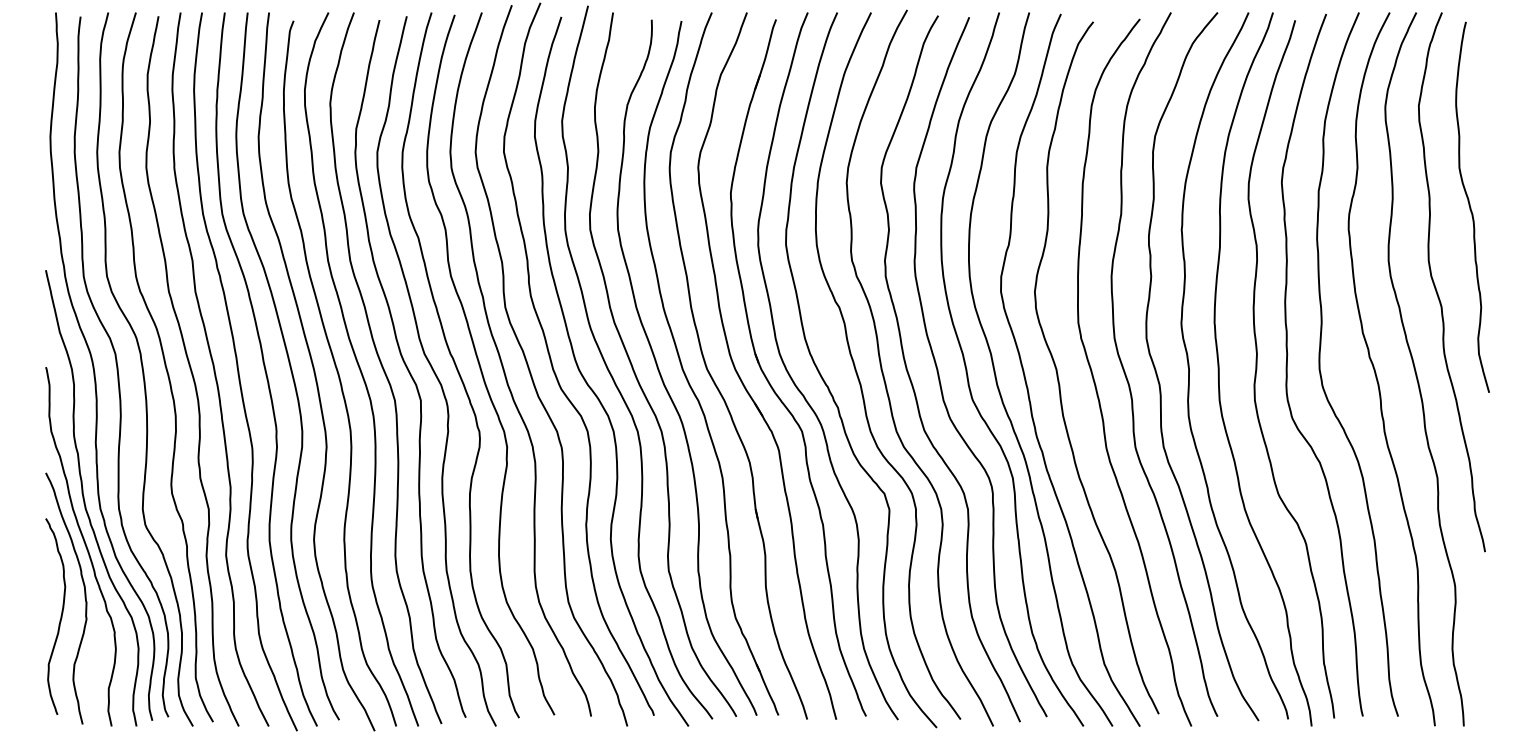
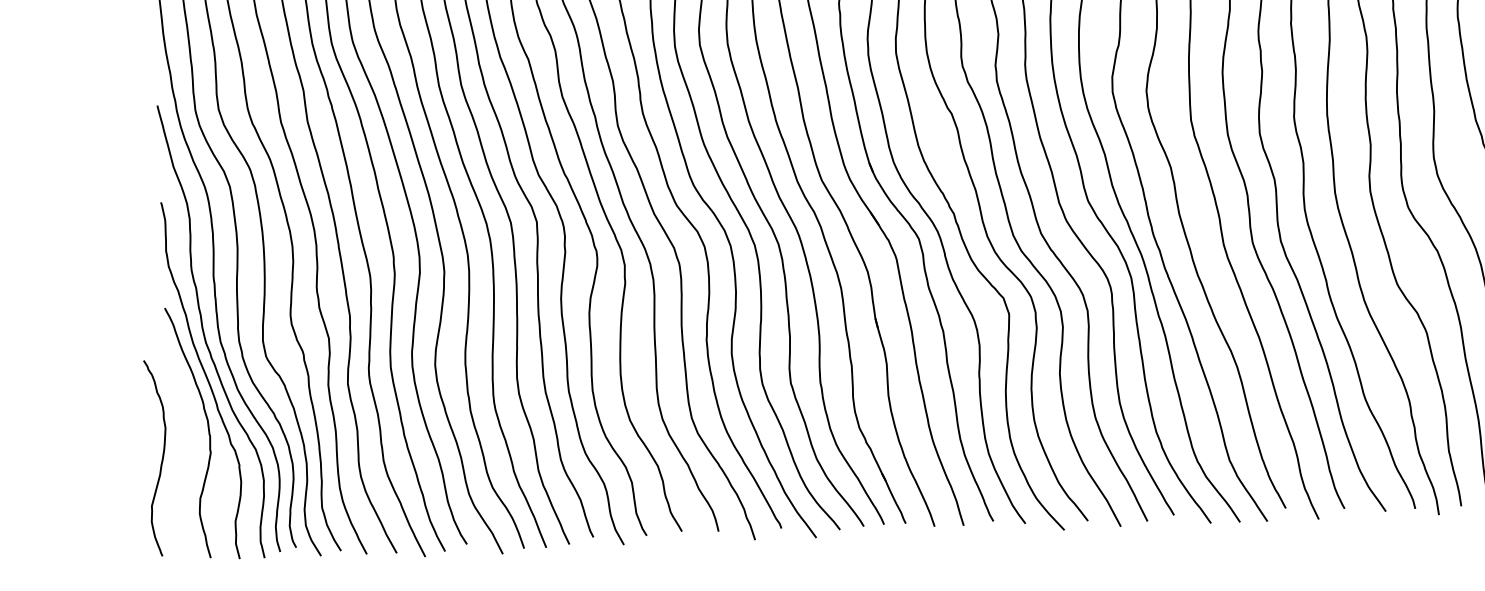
curve: (60, 616) -> (161, 457), moved

